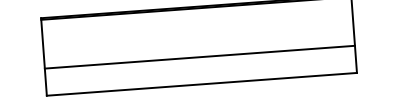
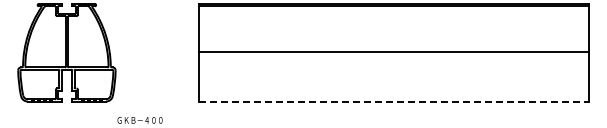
line: (199, 57) -> (393, 52), moved
line: (202, 84) -> (394, 101), solid -> dashed

